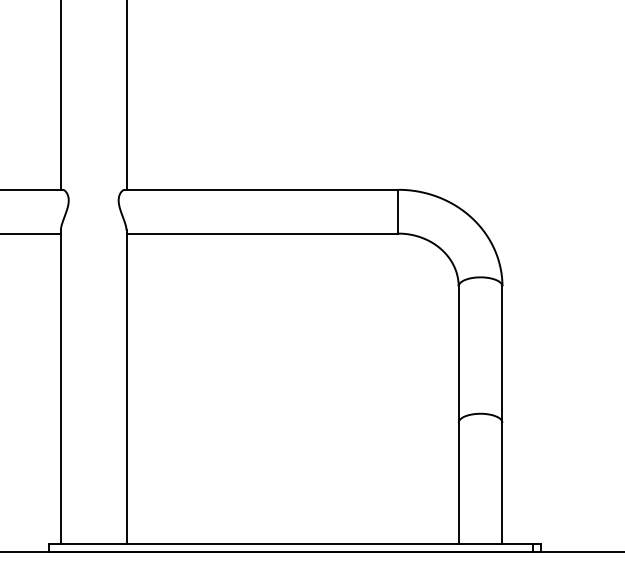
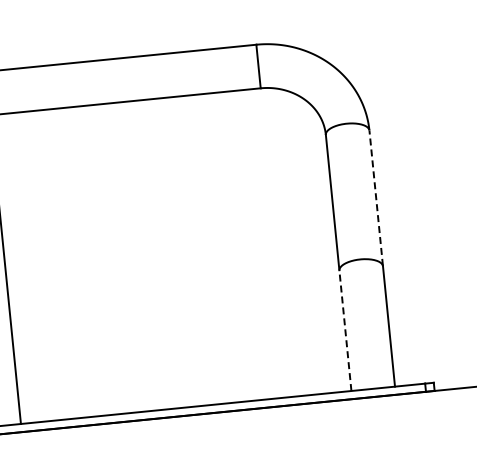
line: (502, 353) -> (376, 197), solid -> dashed
line: (458, 482) -> (345, 330), solid -> dashed

